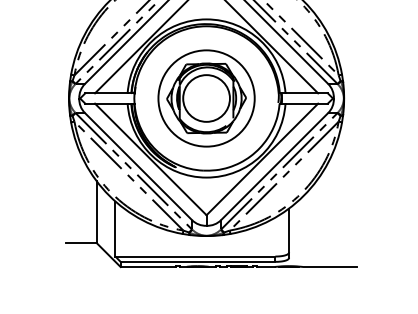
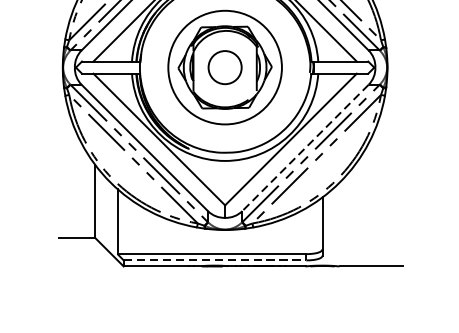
circle: (206, 98) -> (225, 67), size x0.6
line: (274, 166) -> (305, 147), solid -> dashed
line: (198, 261) -> (215, 259), solid -> dashed

